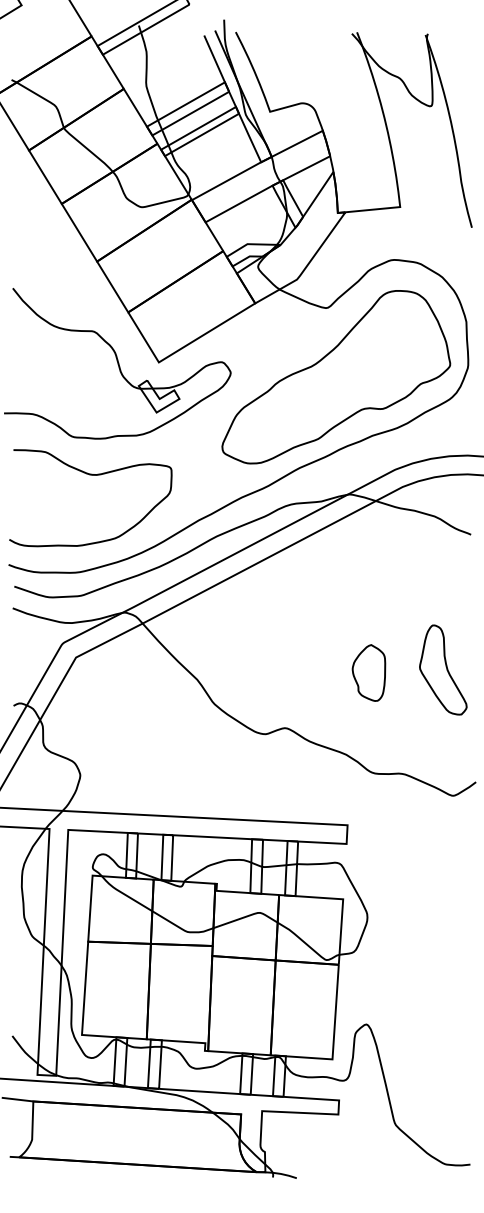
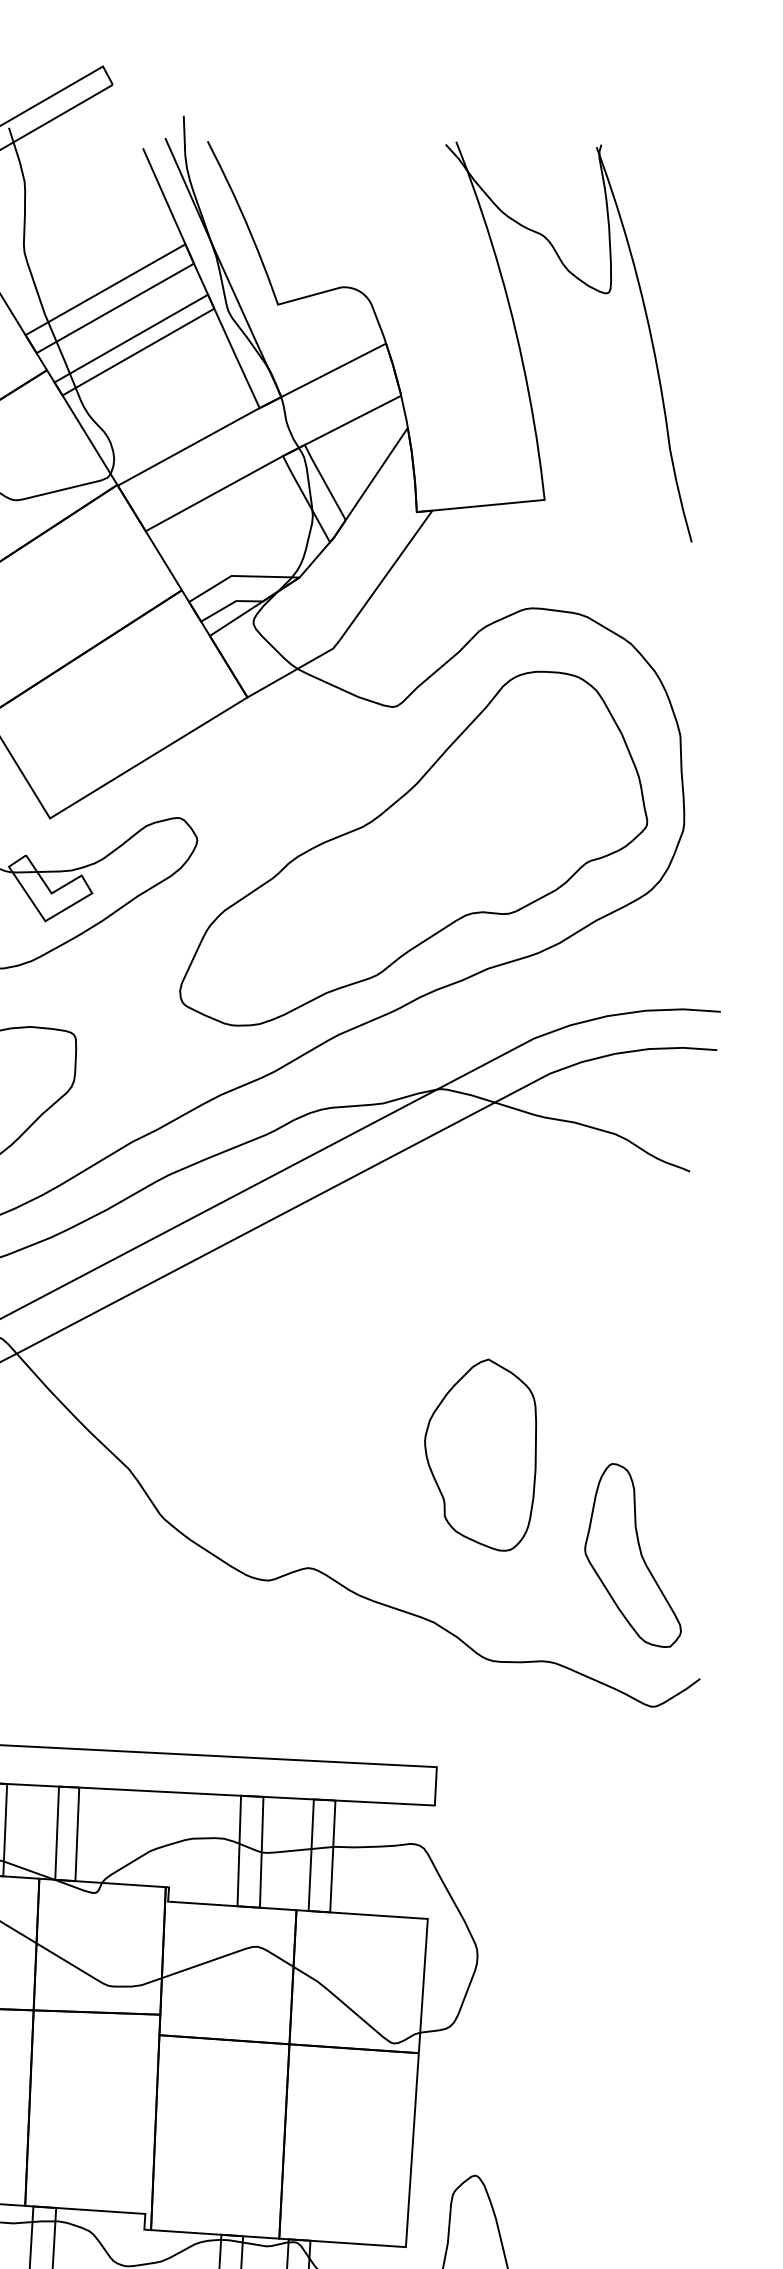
part: (443, 669) -> (633, 1554), moved
part: (368, 672) -> (479, 1454), size x1.67

